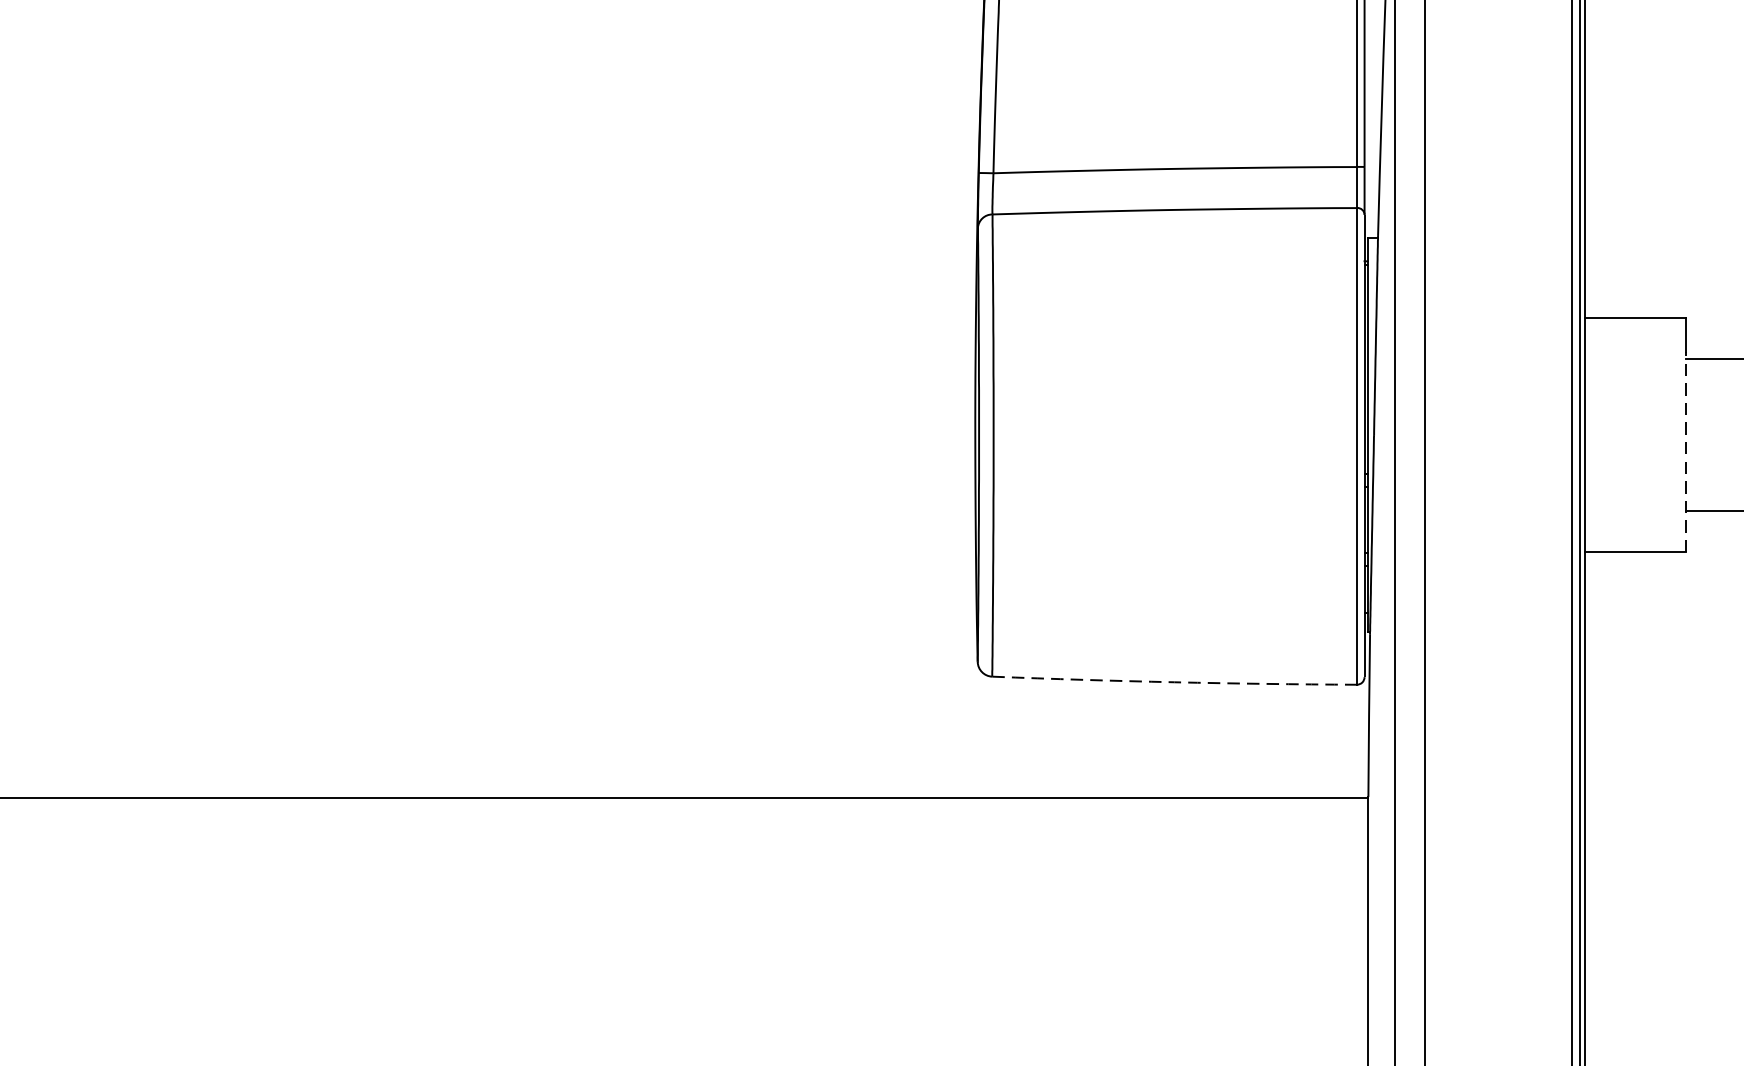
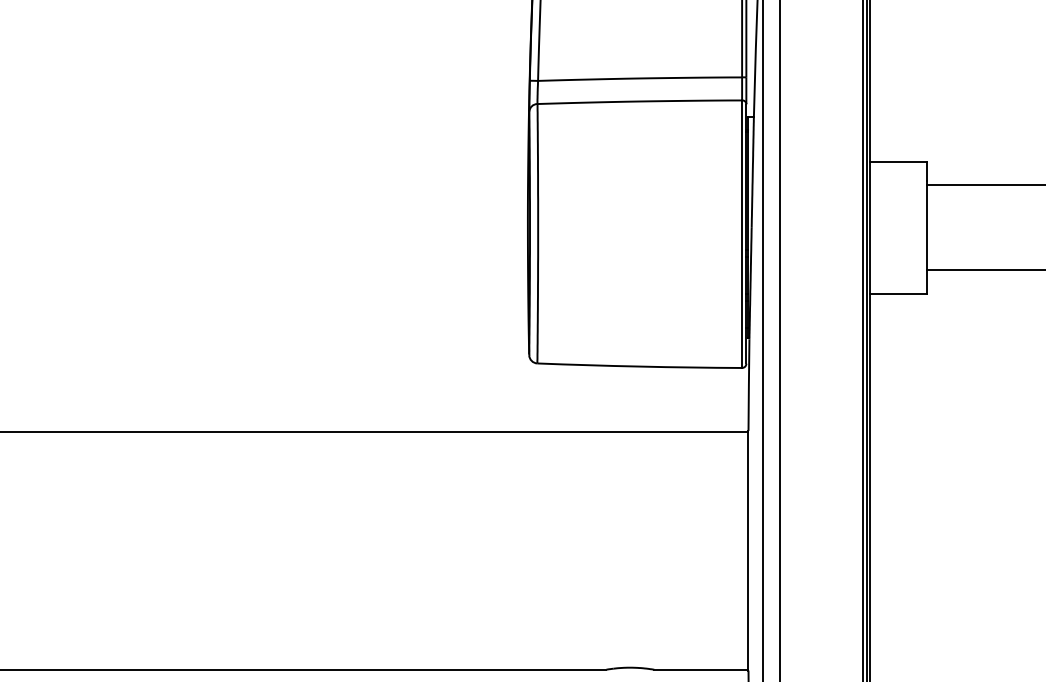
line: (1685, 450) -> (926, 236), dashed -> solid
arc: (1174, 682) -> (639, 366), dashed -> solid

